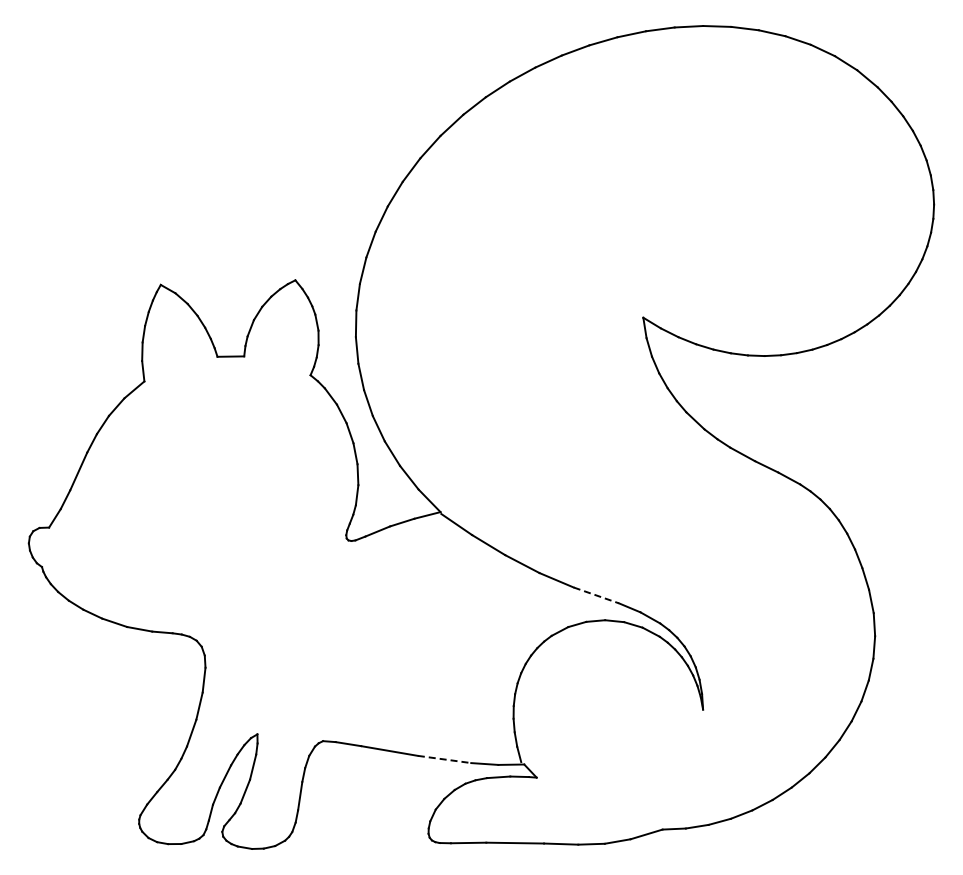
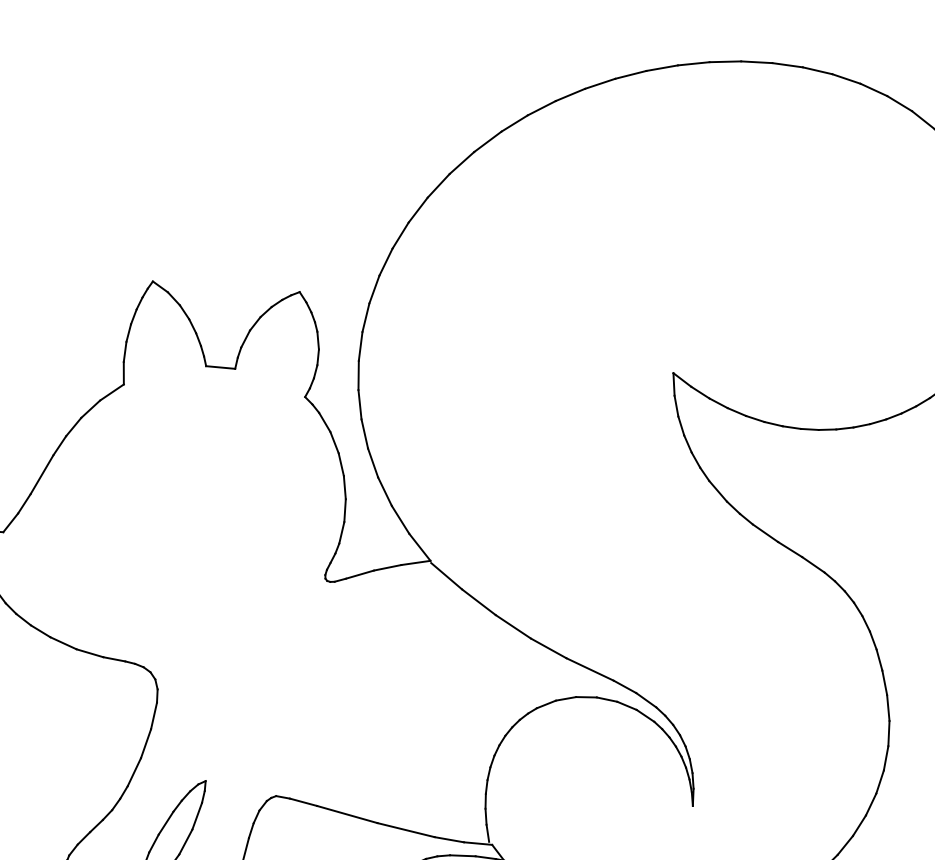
line: (596, 595) -> (590, 669), dashed -> solid
line: (444, 759) -> (406, 830), dashed -> solid

